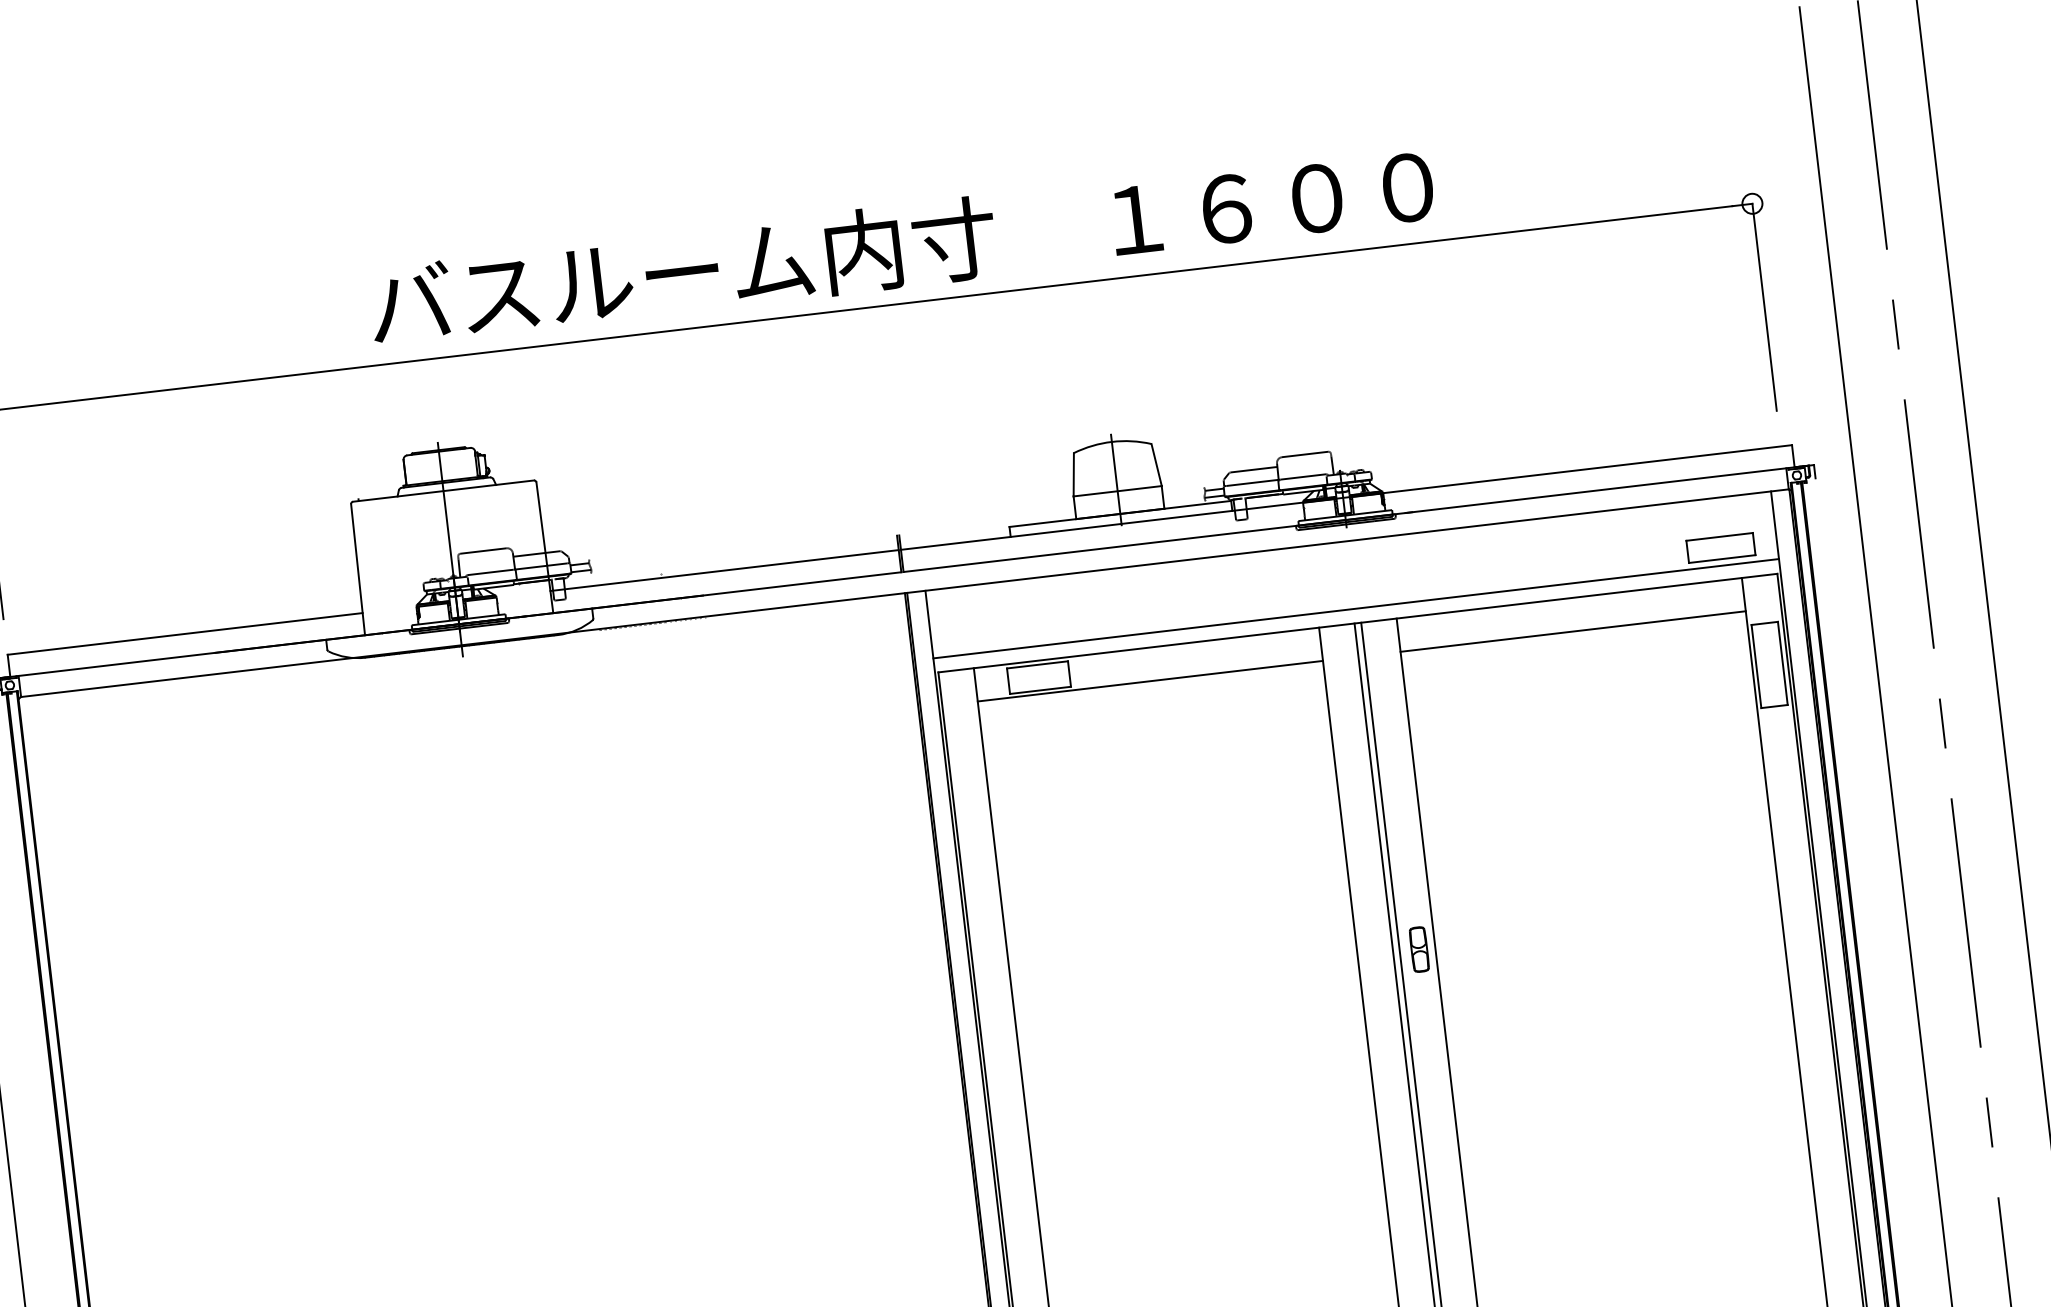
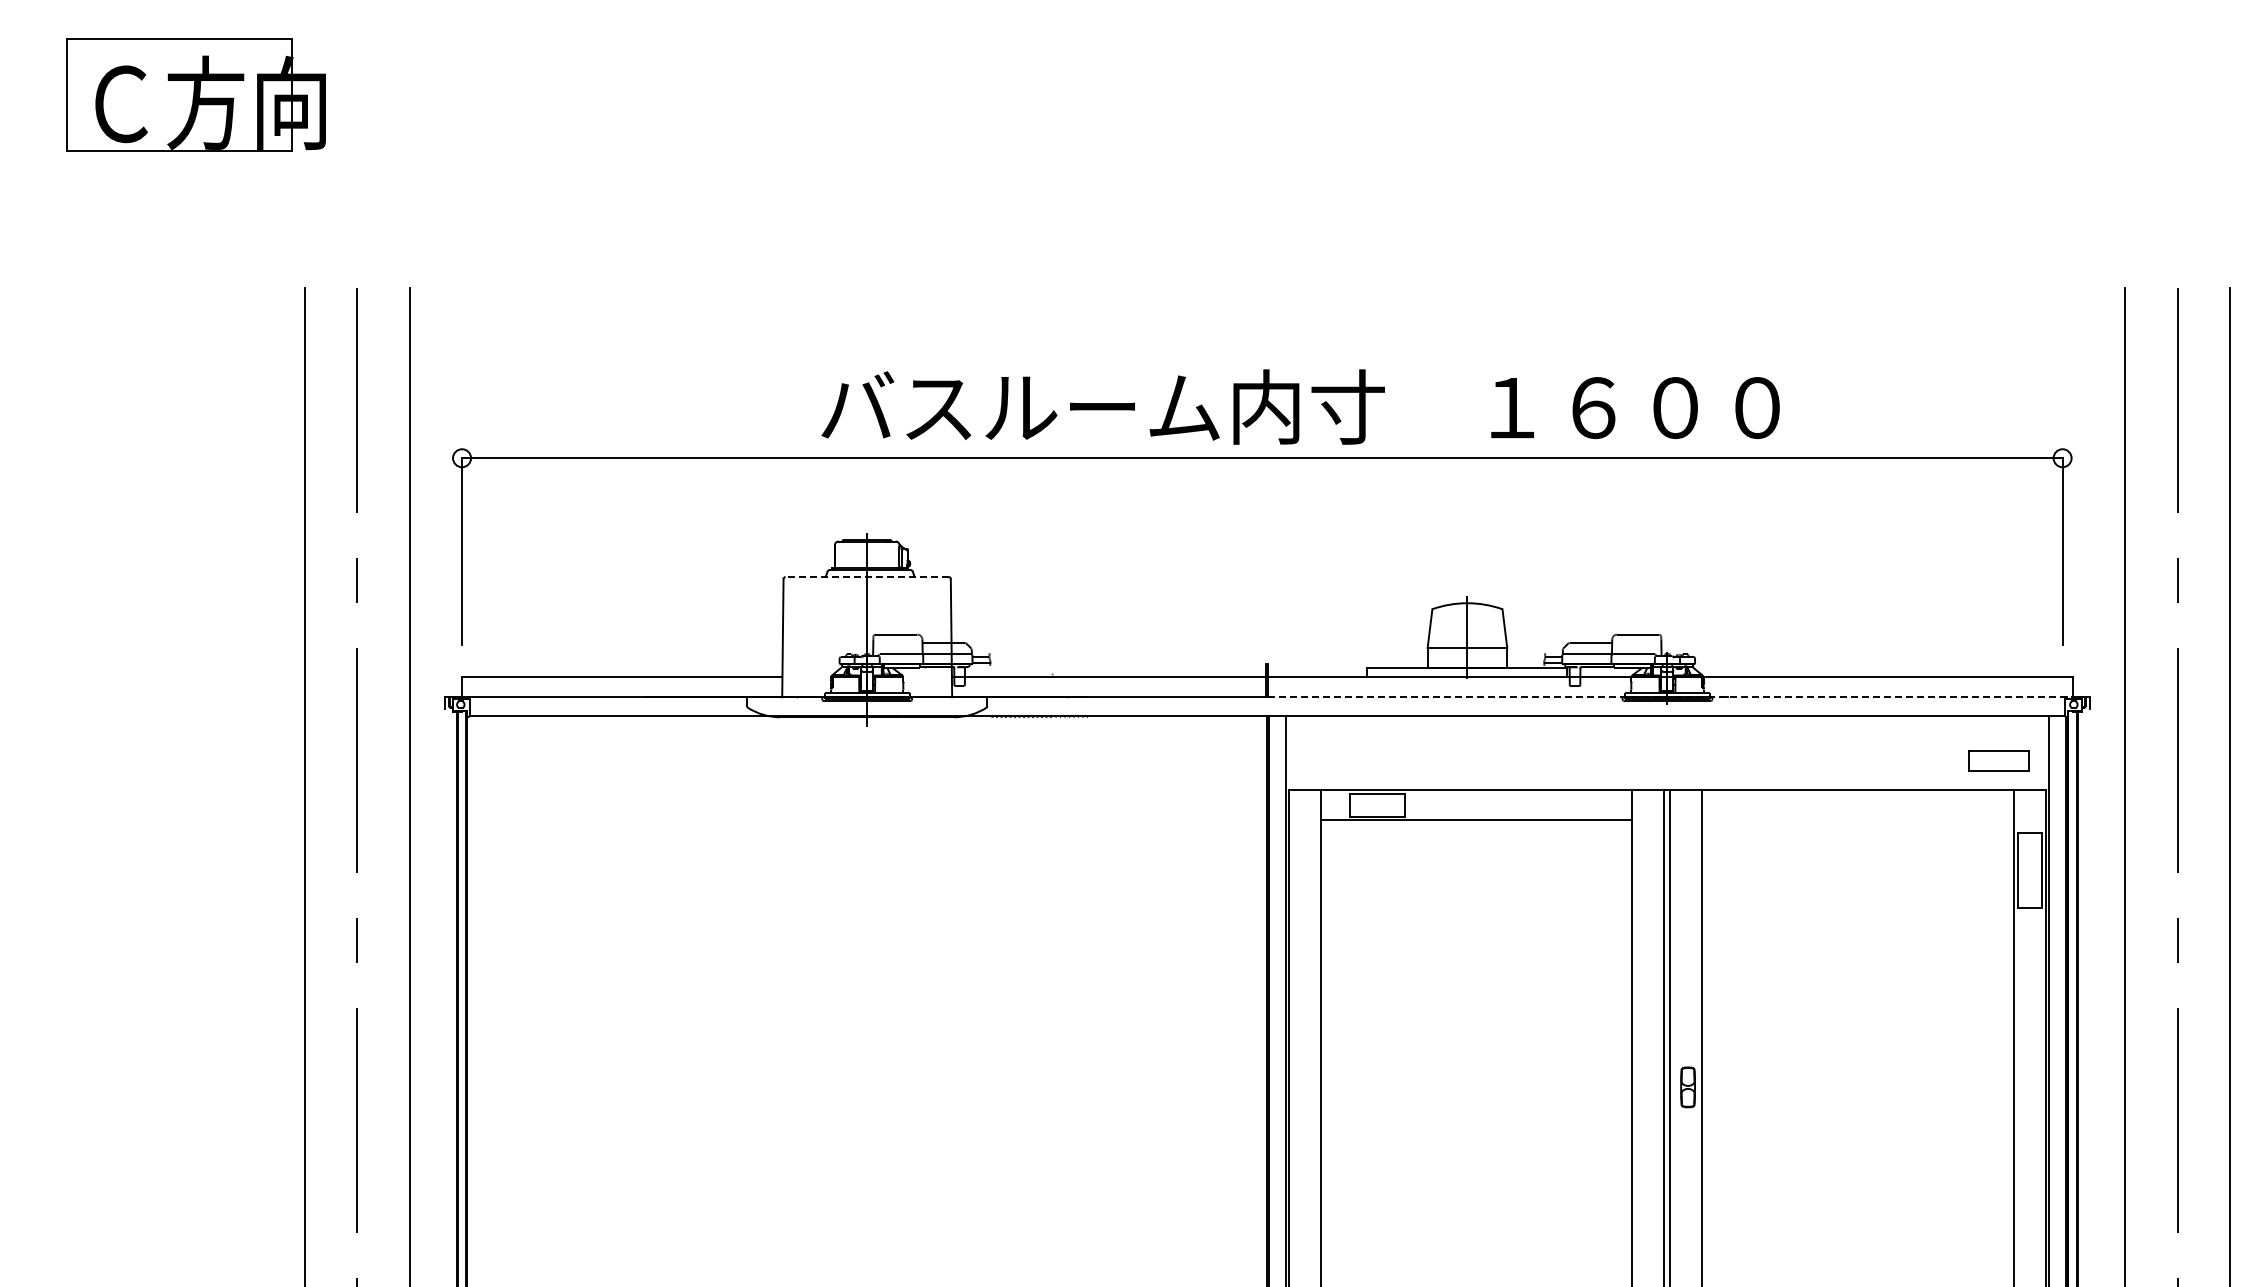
line: (443, 491) -> (867, 577), solid -> dashed
line: (1359, 518) -> (1679, 697), solid -> dashed
line: (1356, 608) -> (1667, 777), removed
line: (1573, 631) -> (1858, 820), removed

